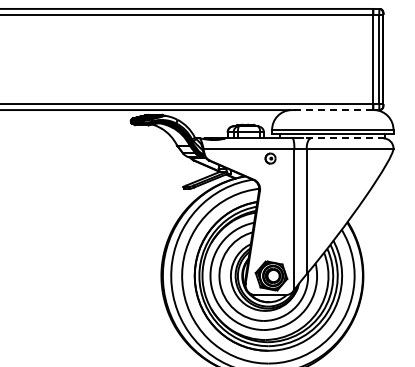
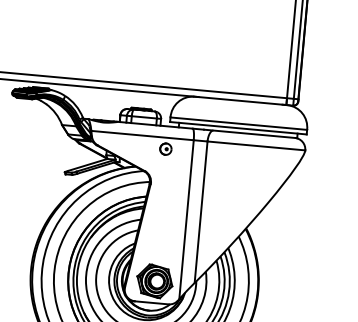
line: (332, 110) -> (240, 101), dashed -> solid
line: (343, 138) -> (250, 133), dashed -> solid

